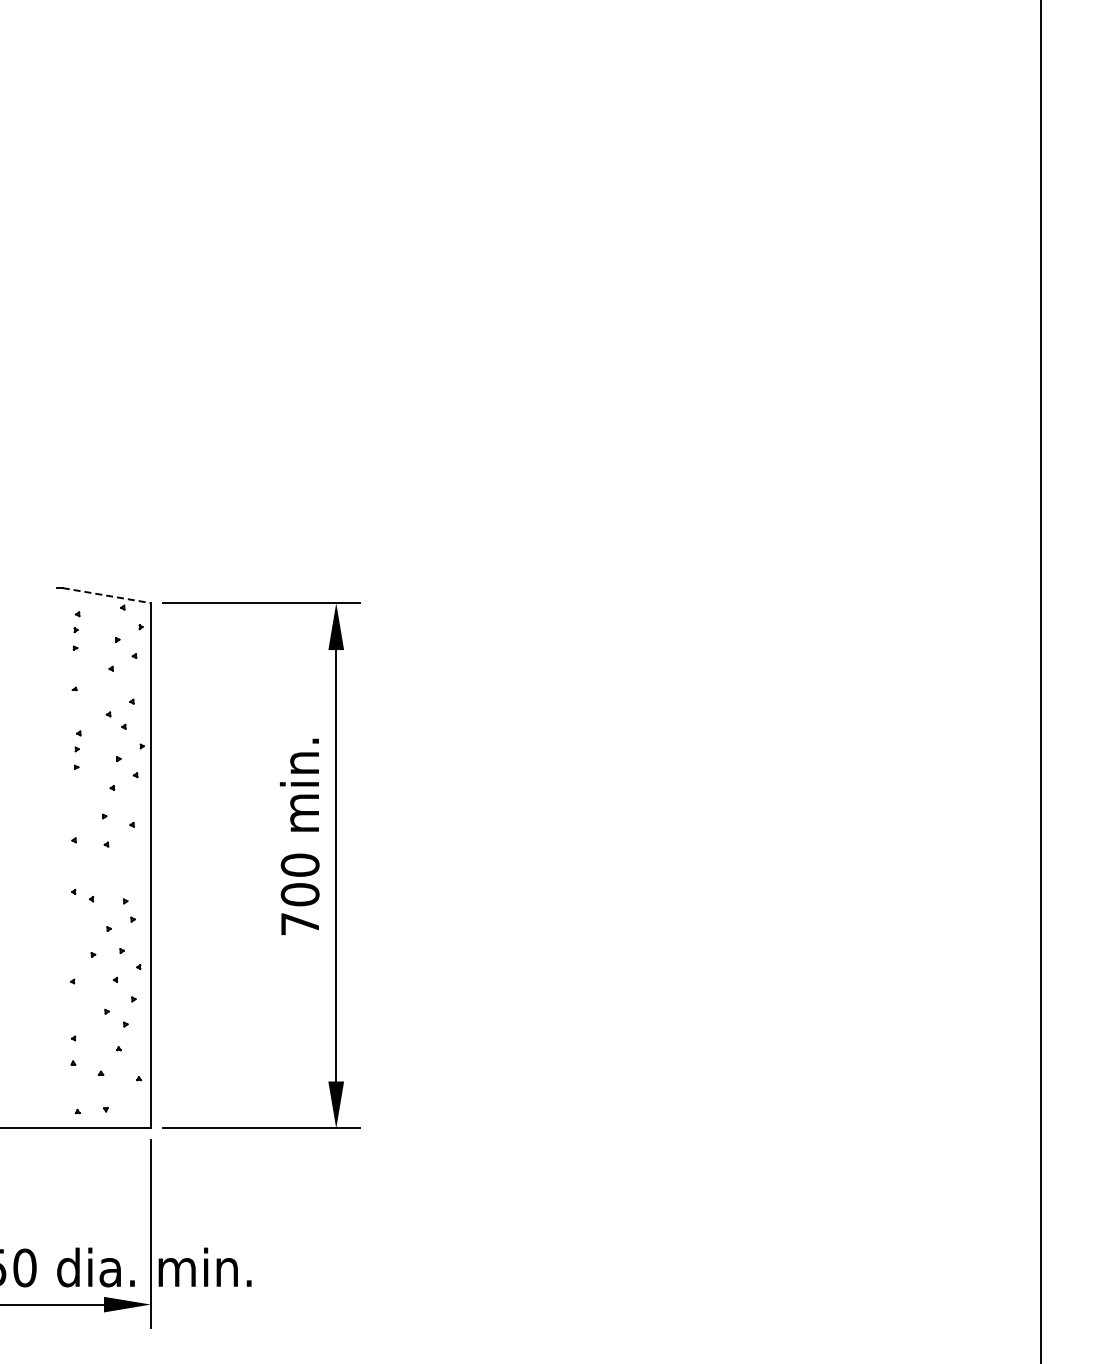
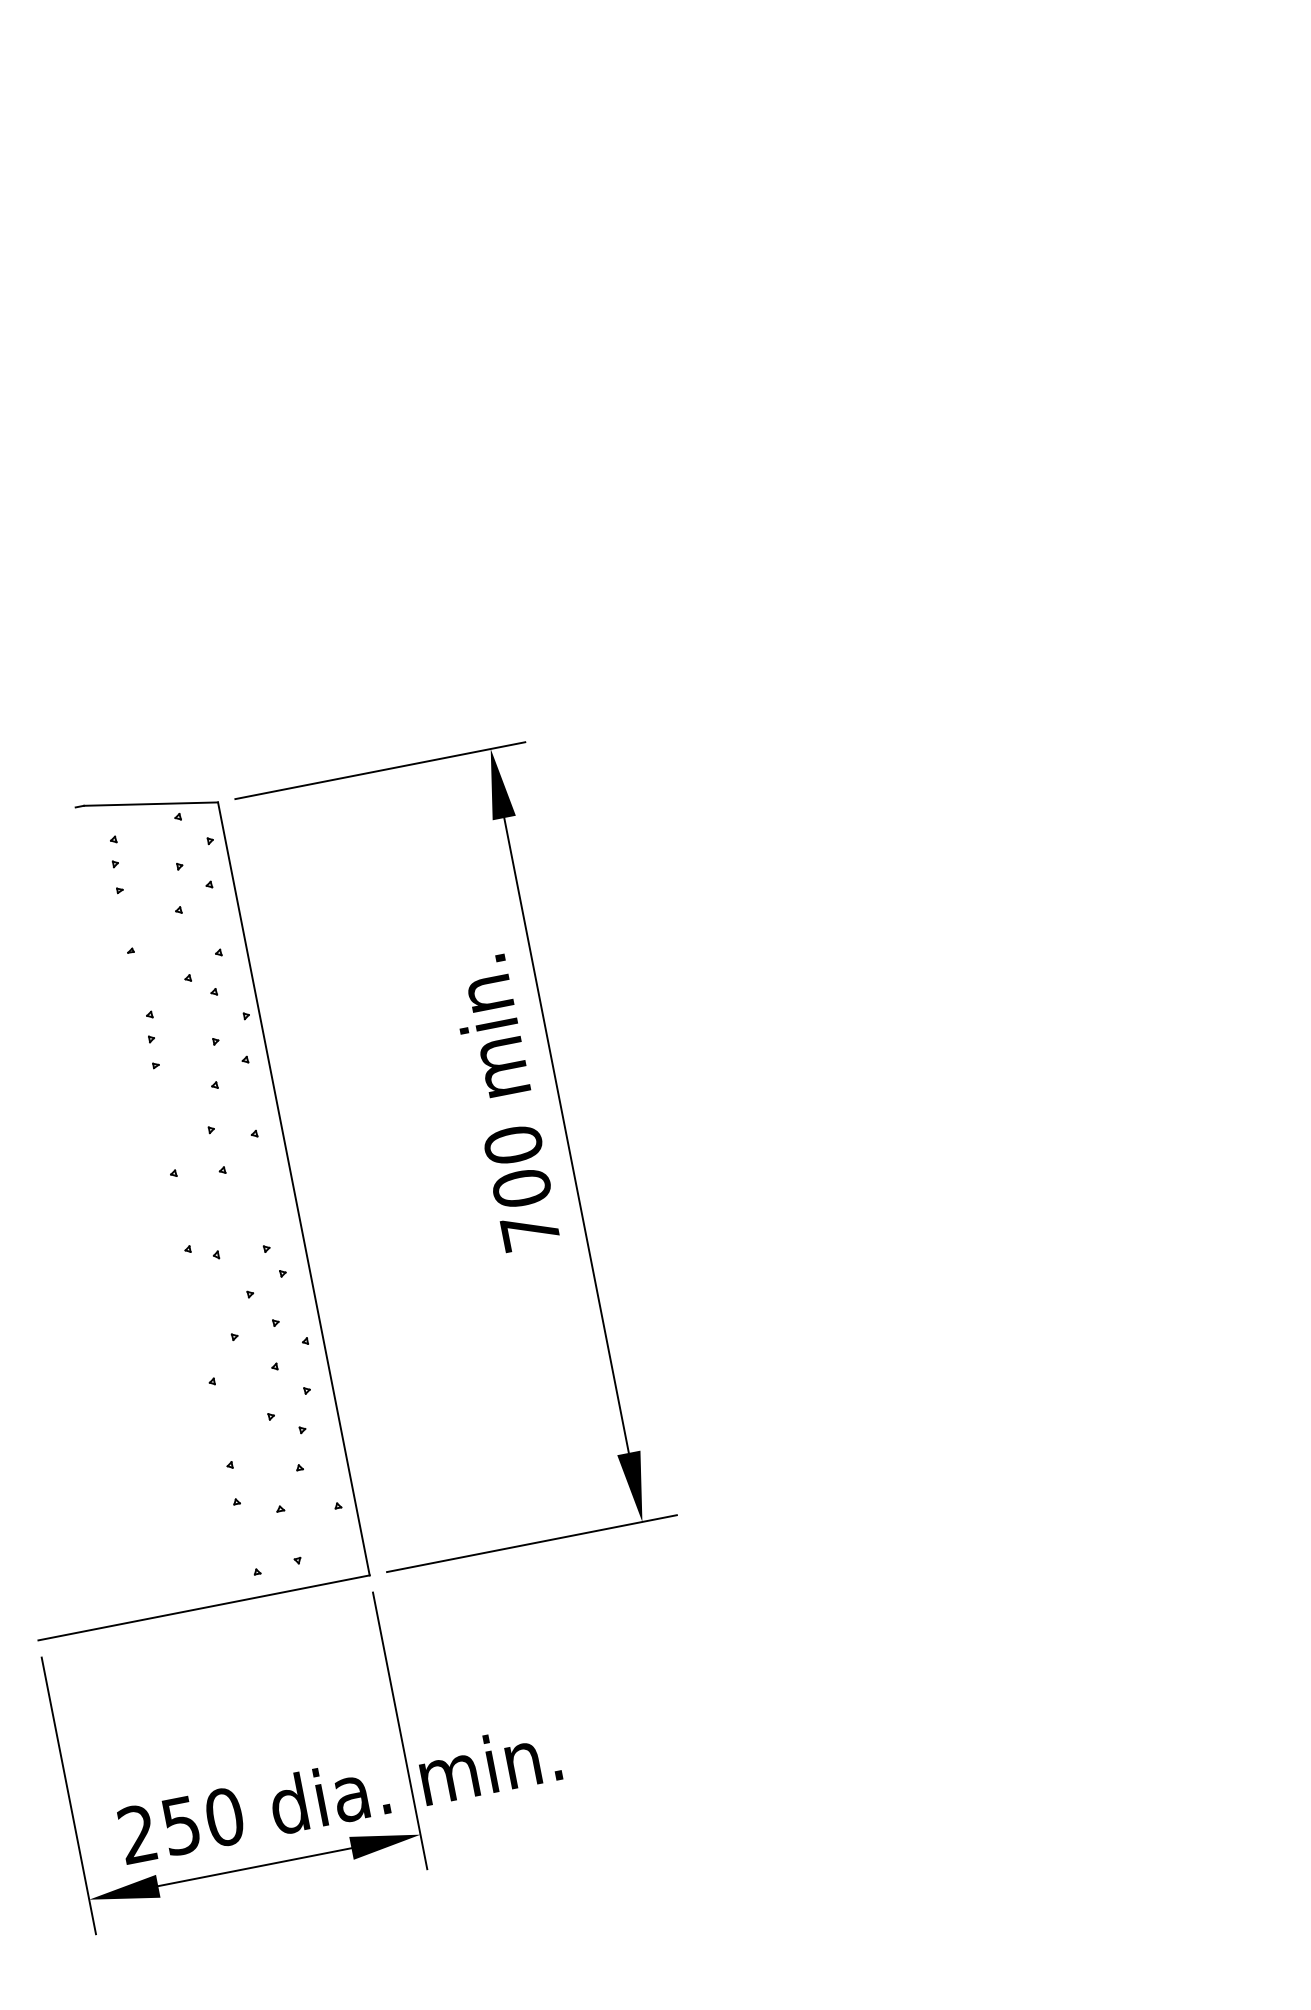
line: (106, 595) -> (150, 804), dashed -> solid

